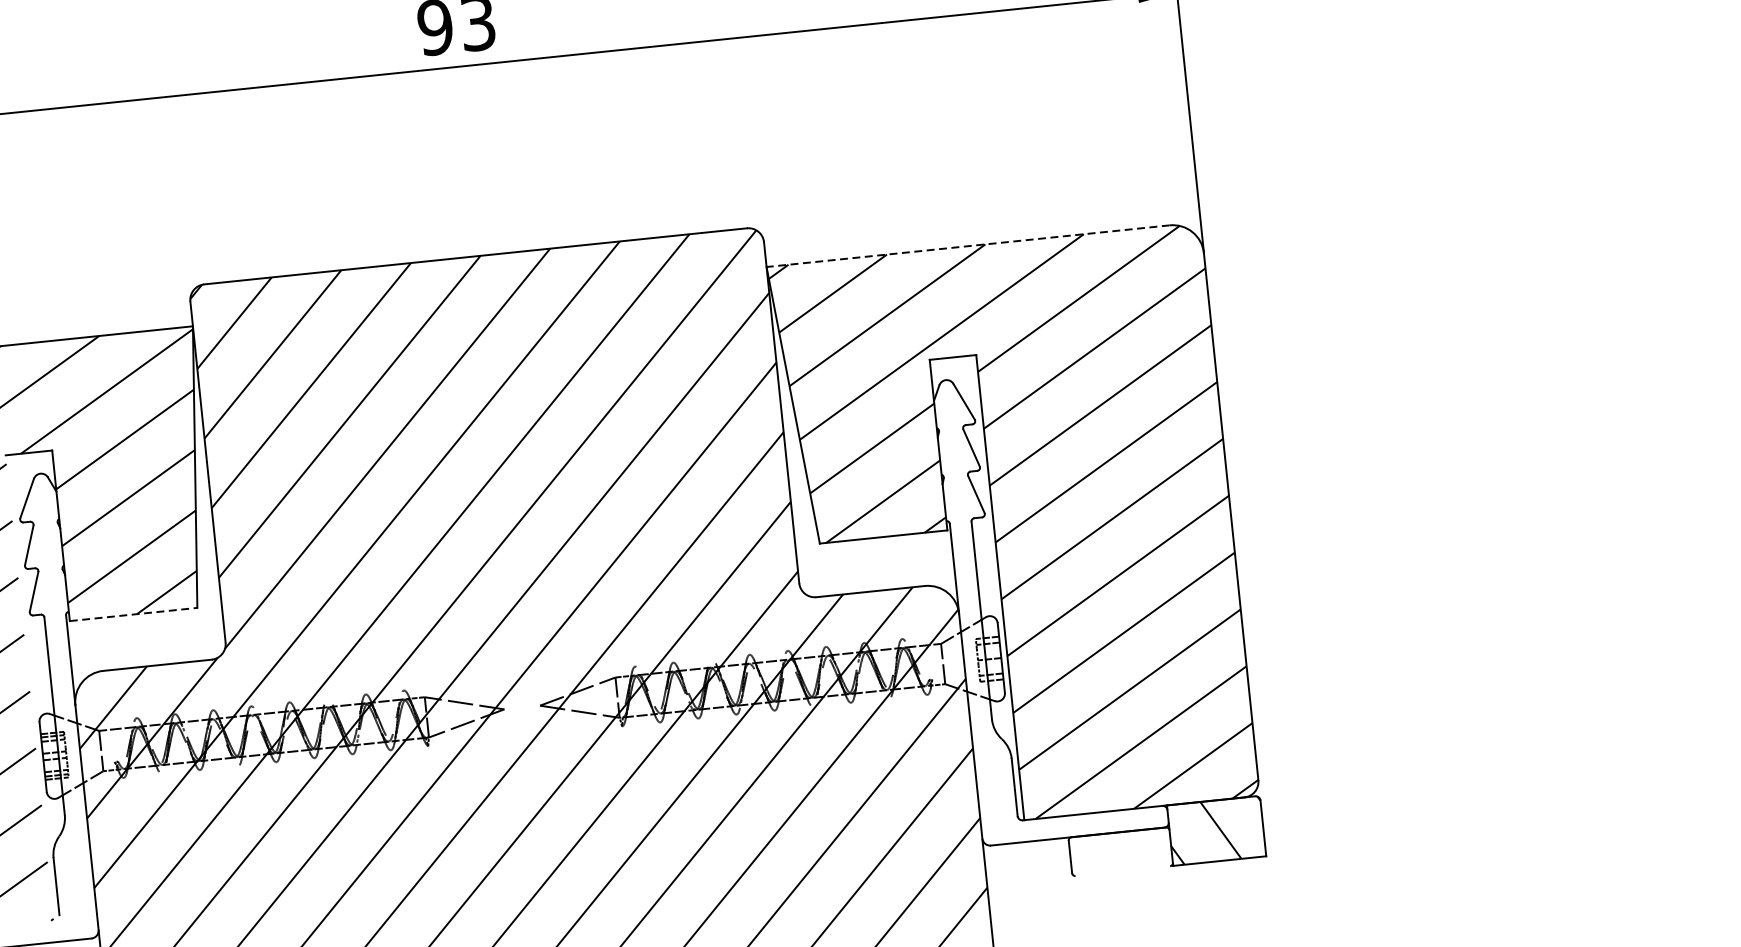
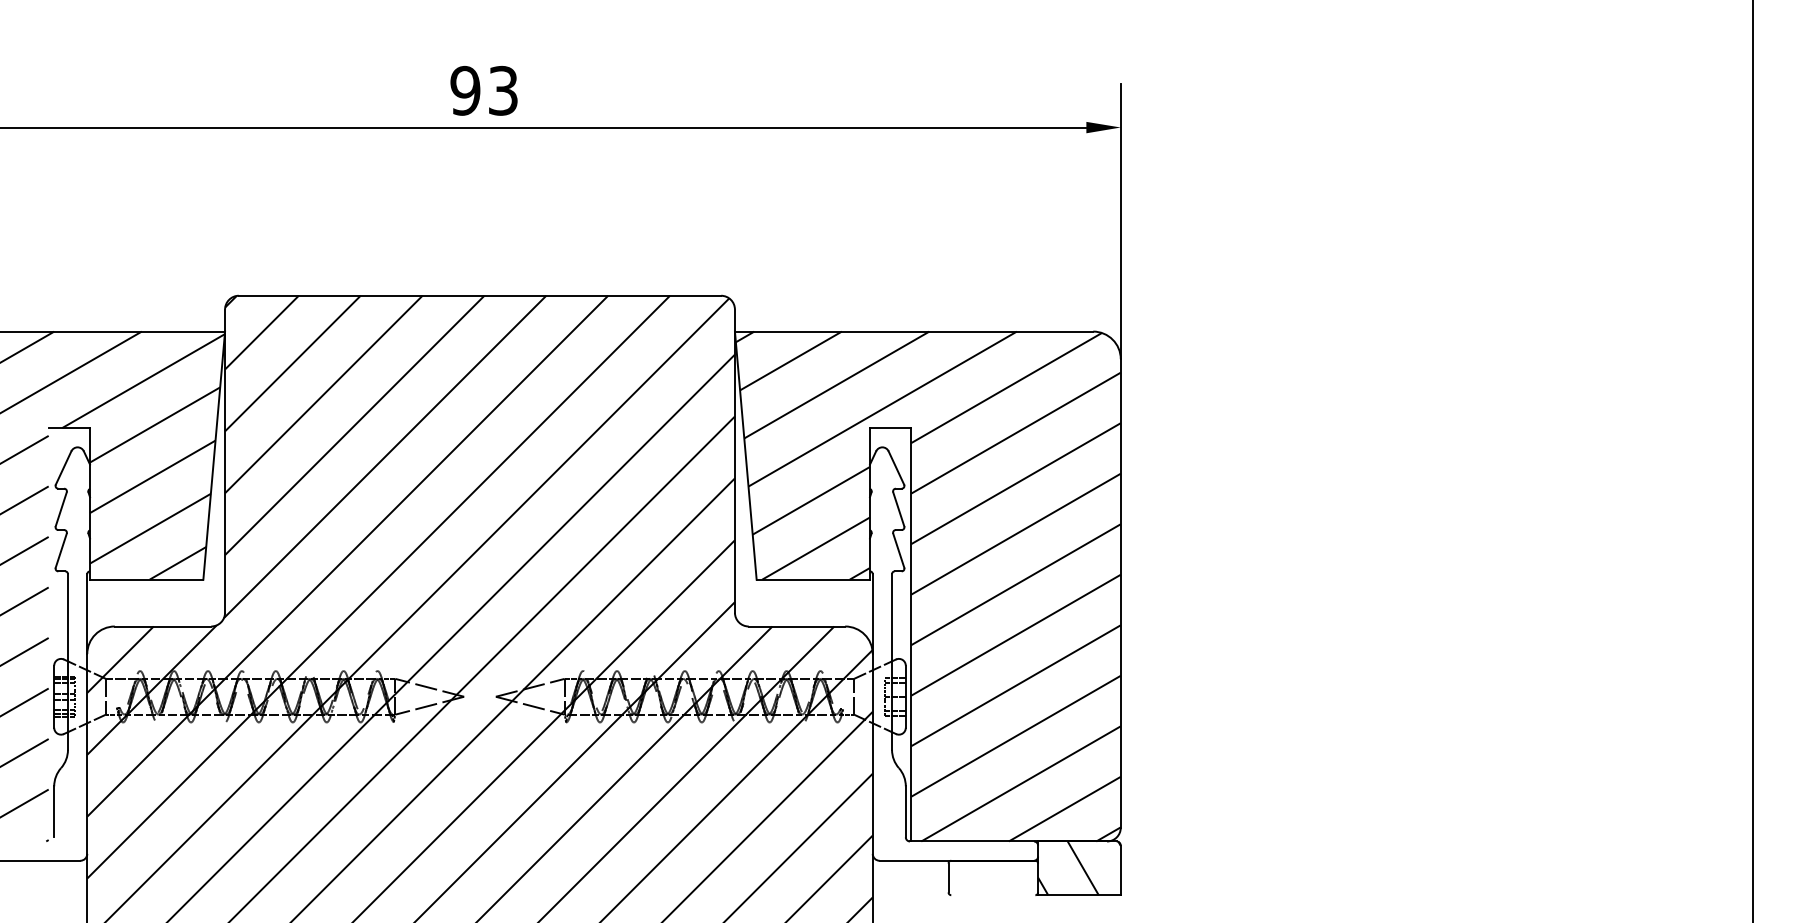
line: (967, 246) -> (913, 331), dashed -> solid
line: (133, 614) -> (146, 579), dashed -> solid

